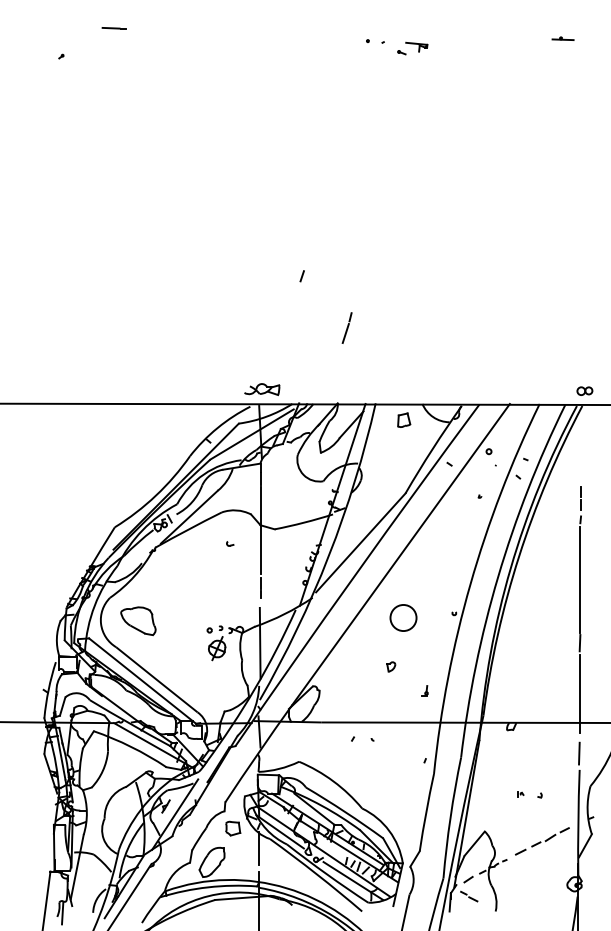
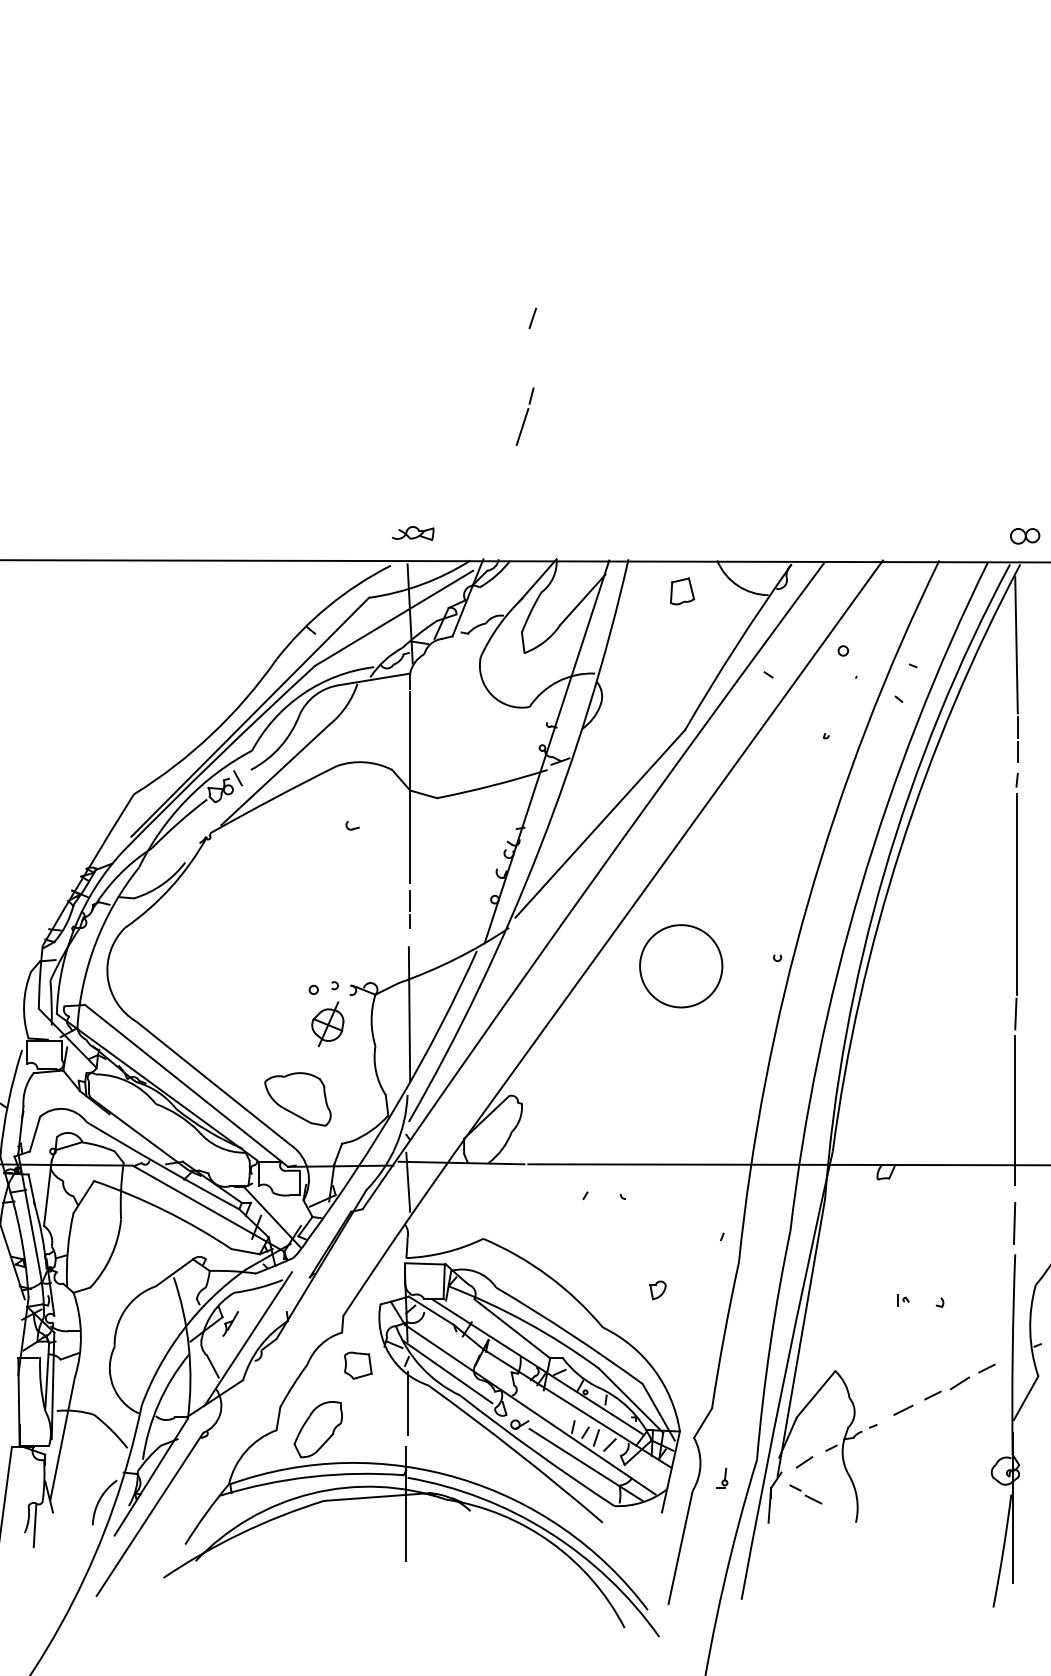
line: (301, 276) -> (531, 318), moved
line: (346, 327) -> (523, 415), moved
part: (261, 389) -> (411, 533), size x0.62
line: (580, 448) -> (1016, 644), added
circle: (403, 617) -> (681, 965), size x1.67
part: (138, 621) -> (298, 1099), moved
part: (391, 666) -> (658, 1289), moved
part: (424, 690) -> (721, 1477), moved

